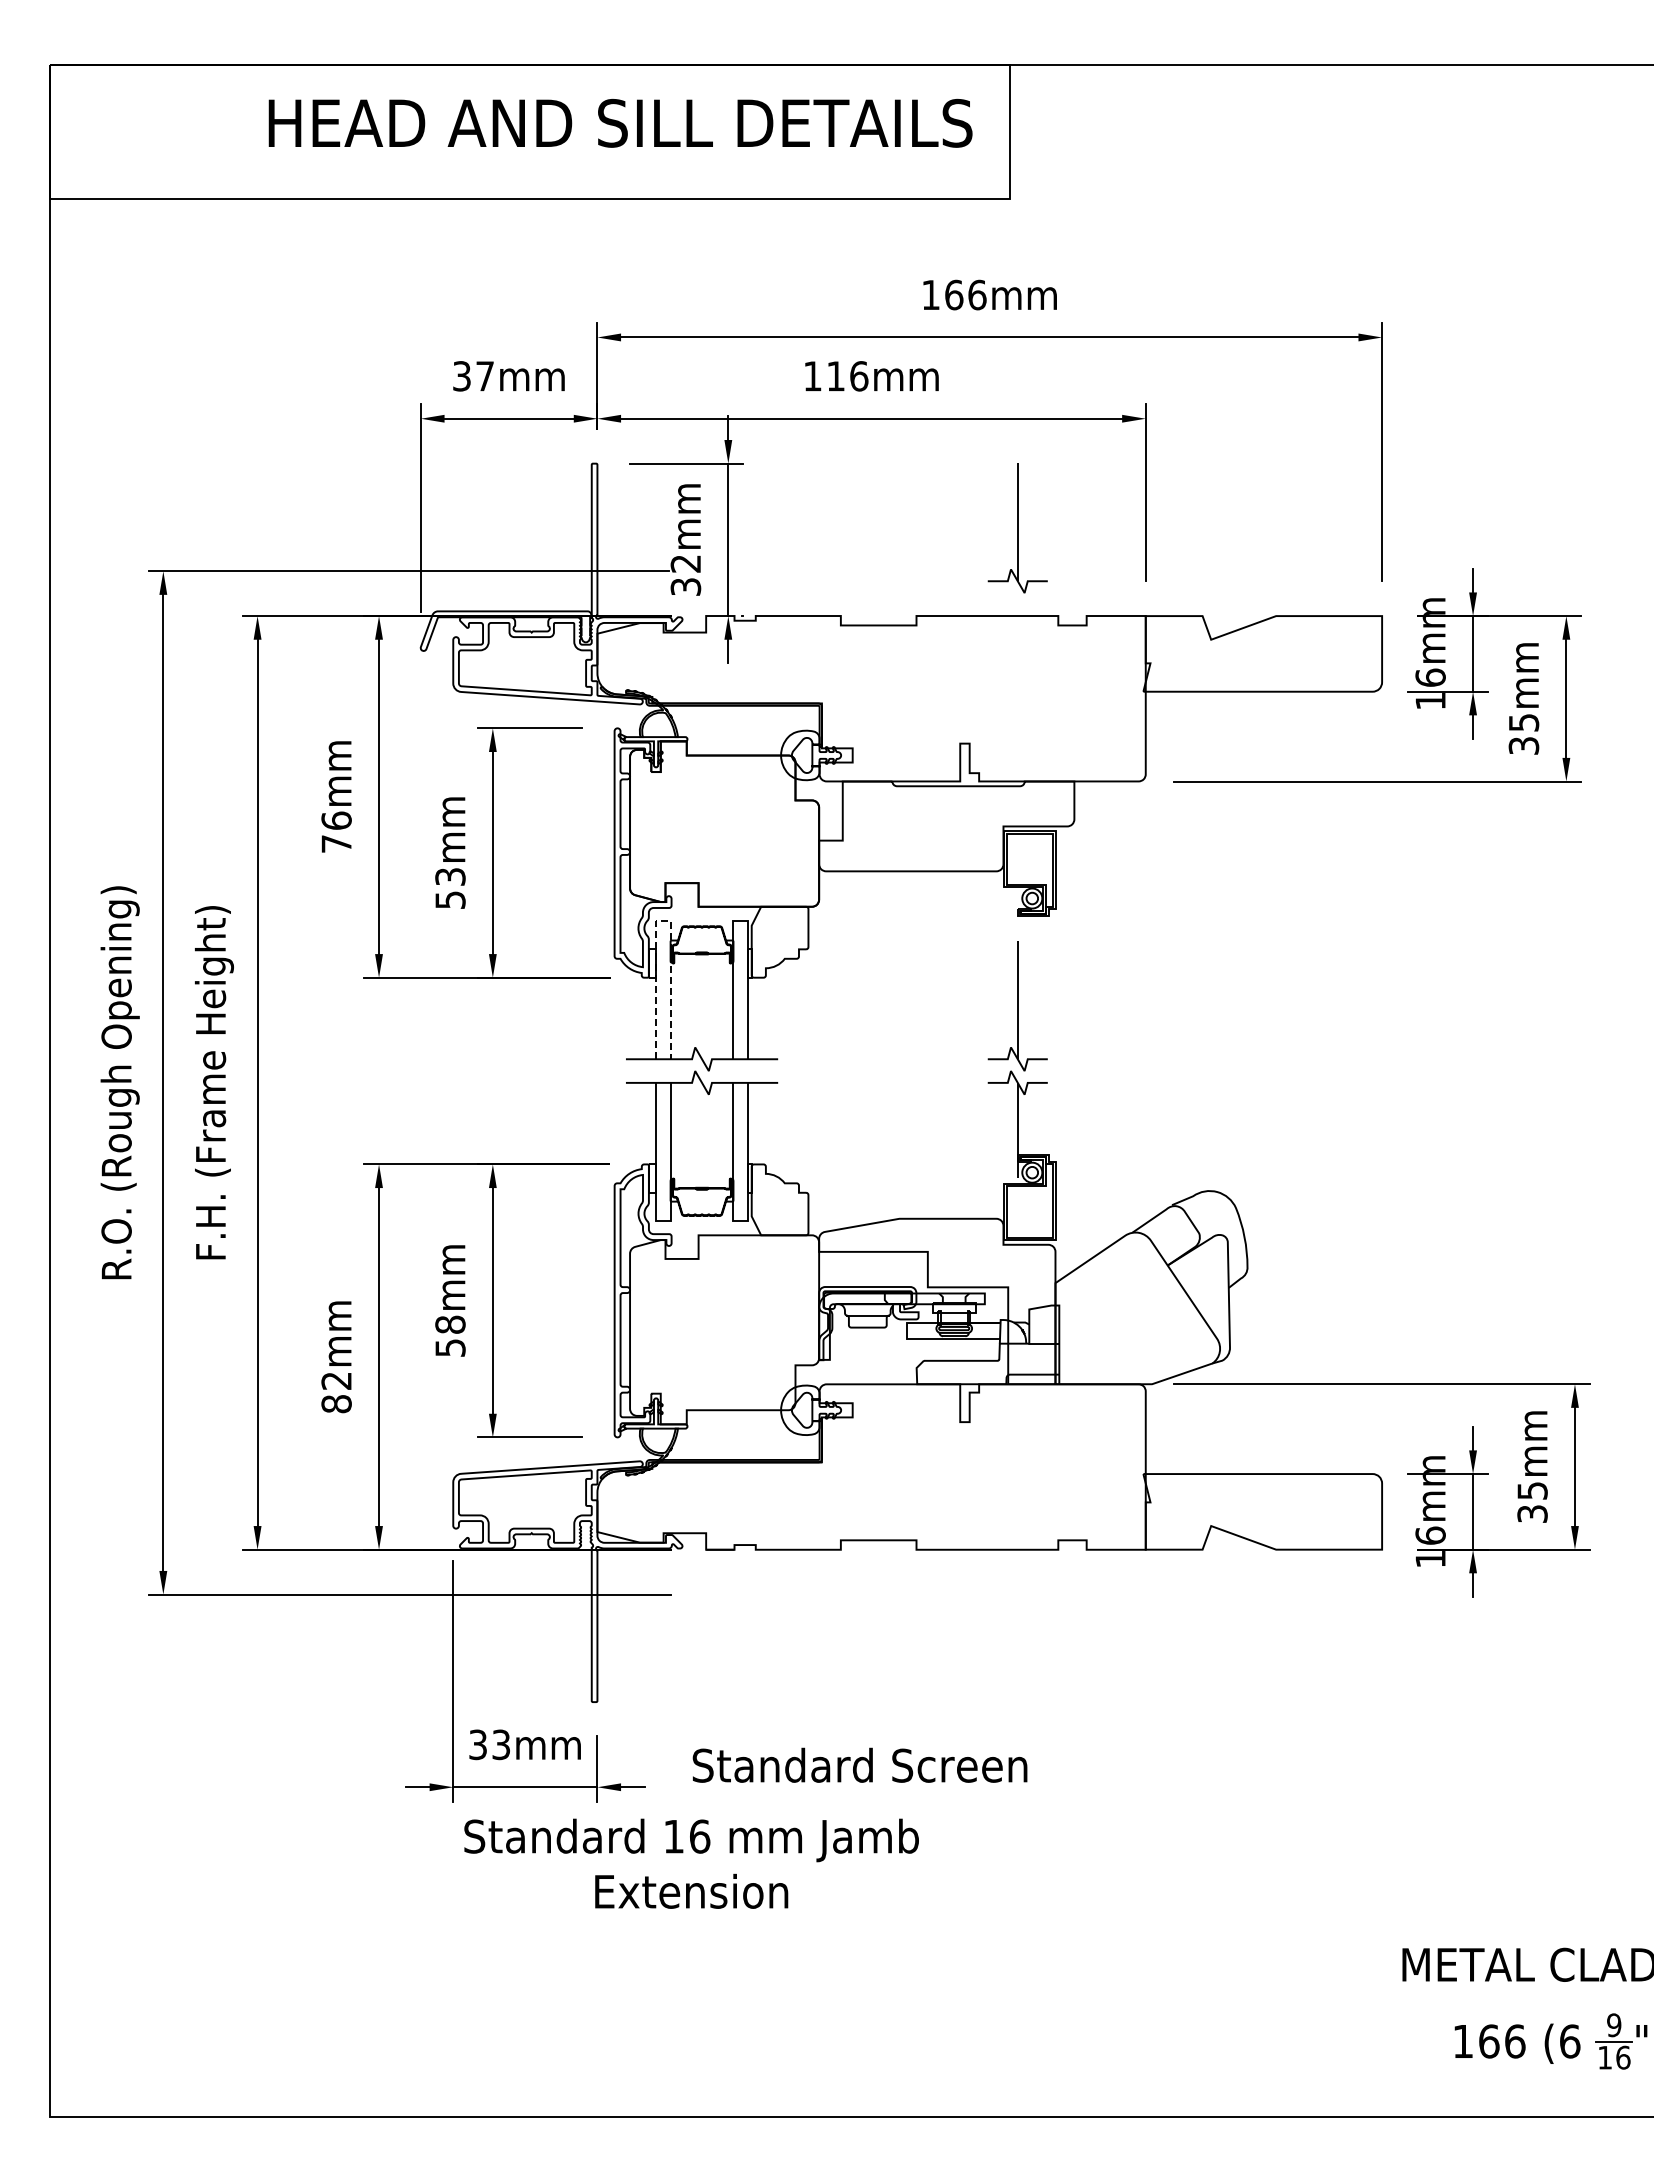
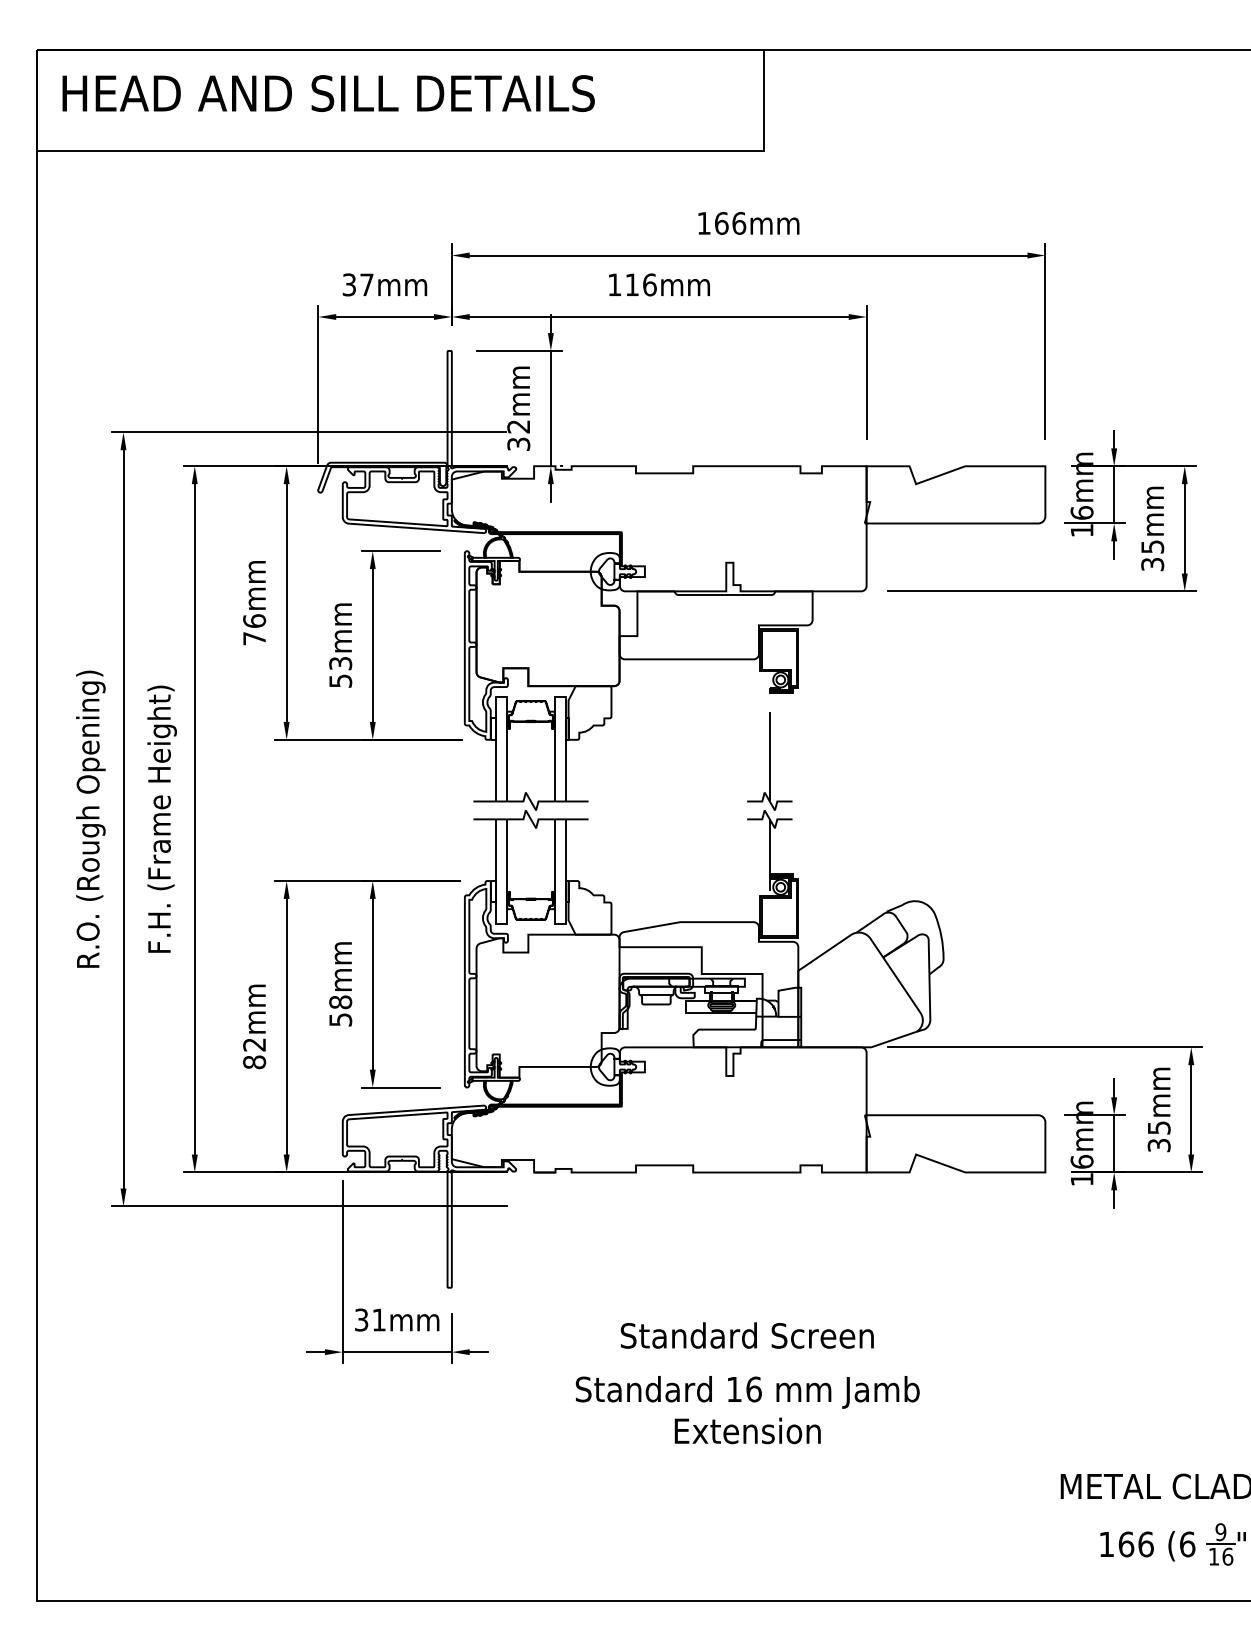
text: (620, 122) -> (328, 92), moved
part: (1017, 528) -> (769, 400), removed
line: (663, 920) -> (501, 696), dashed -> solid
text: (500, 1744) -> (378, 1319), 33mm -> 31mm
text: (859, 1764) -> (746, 1334), moved
text: (691, 1863) -> (747, 1409), moved

